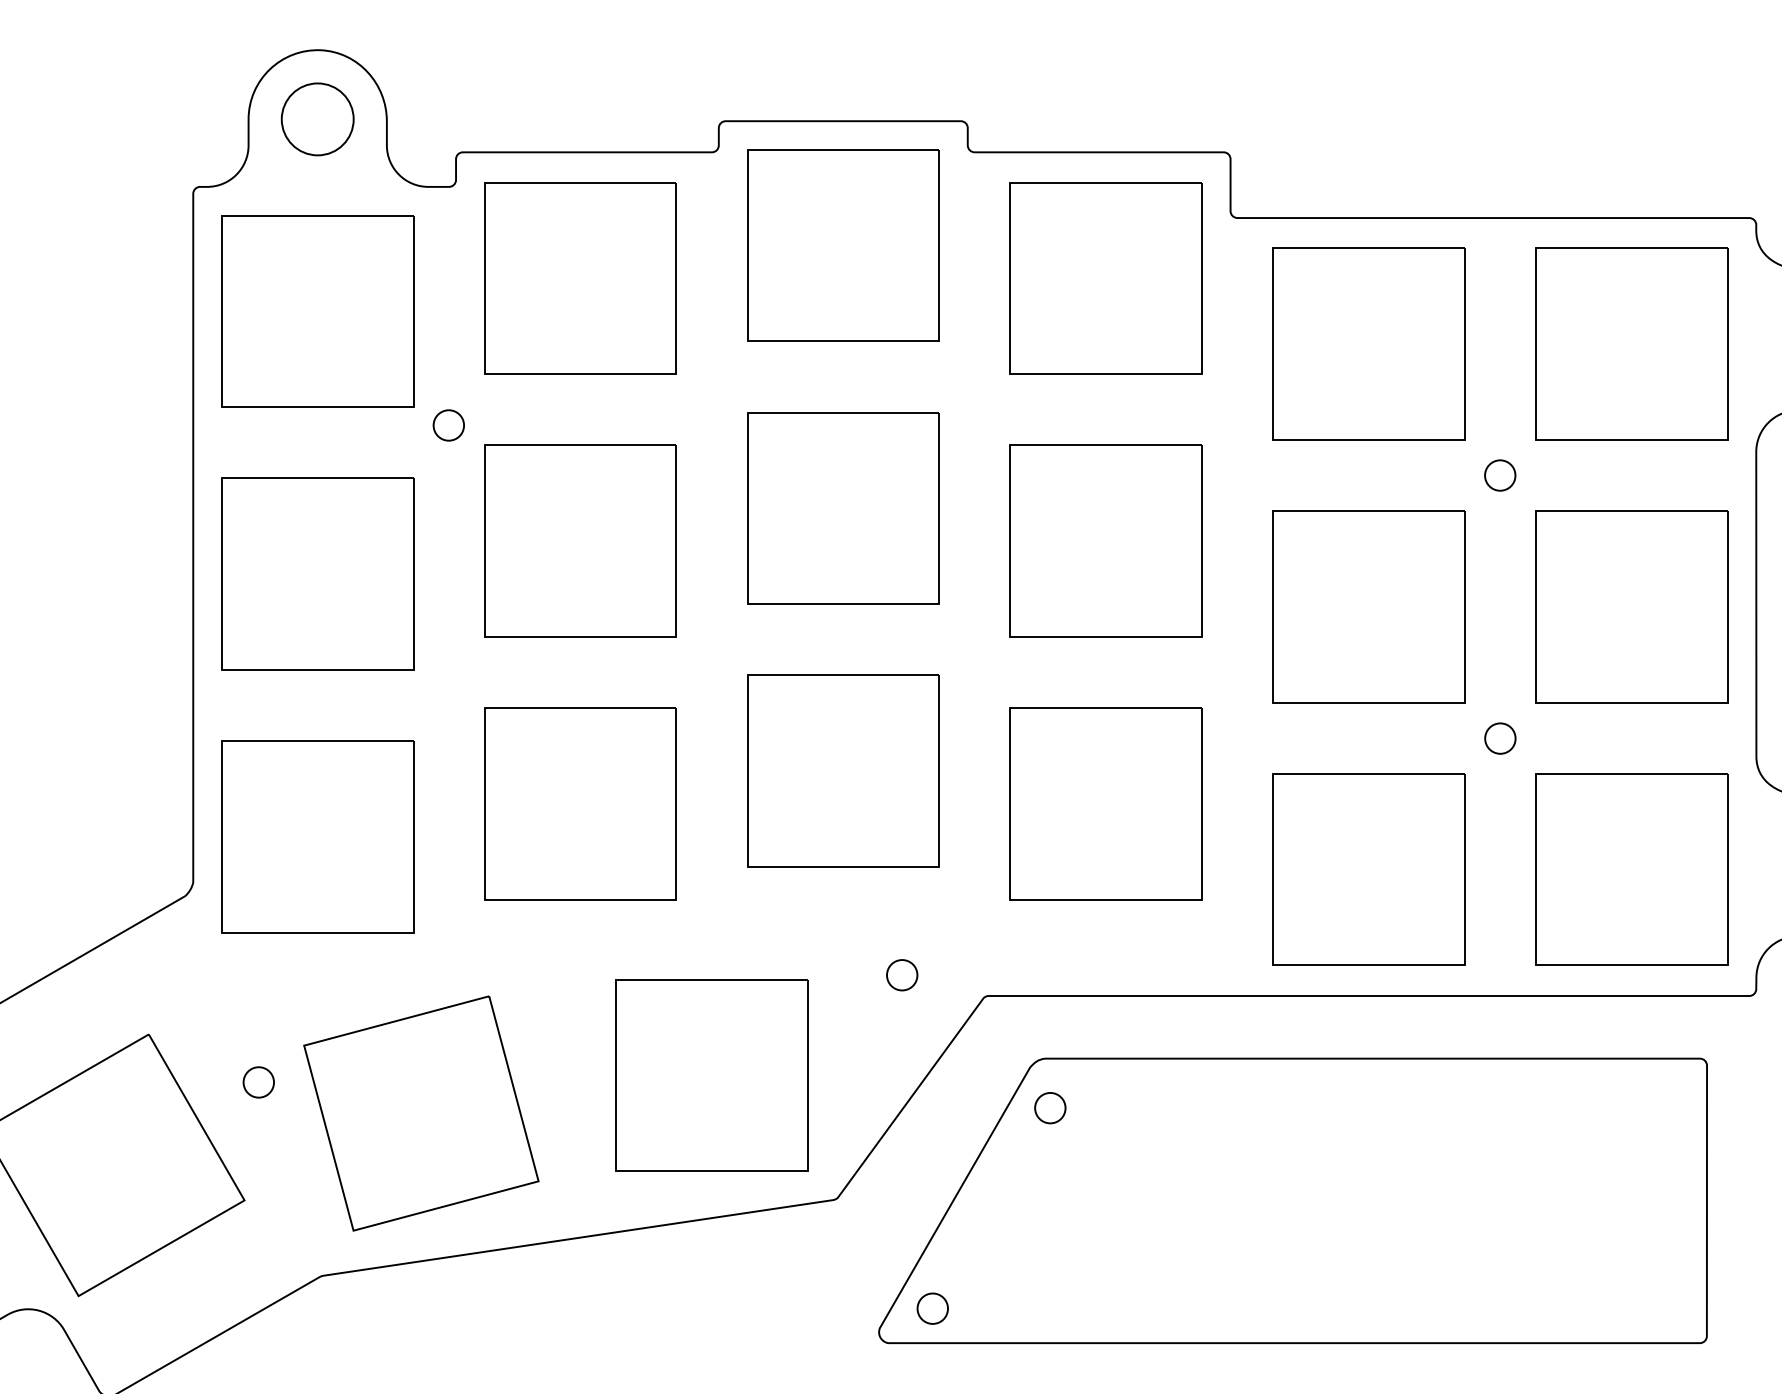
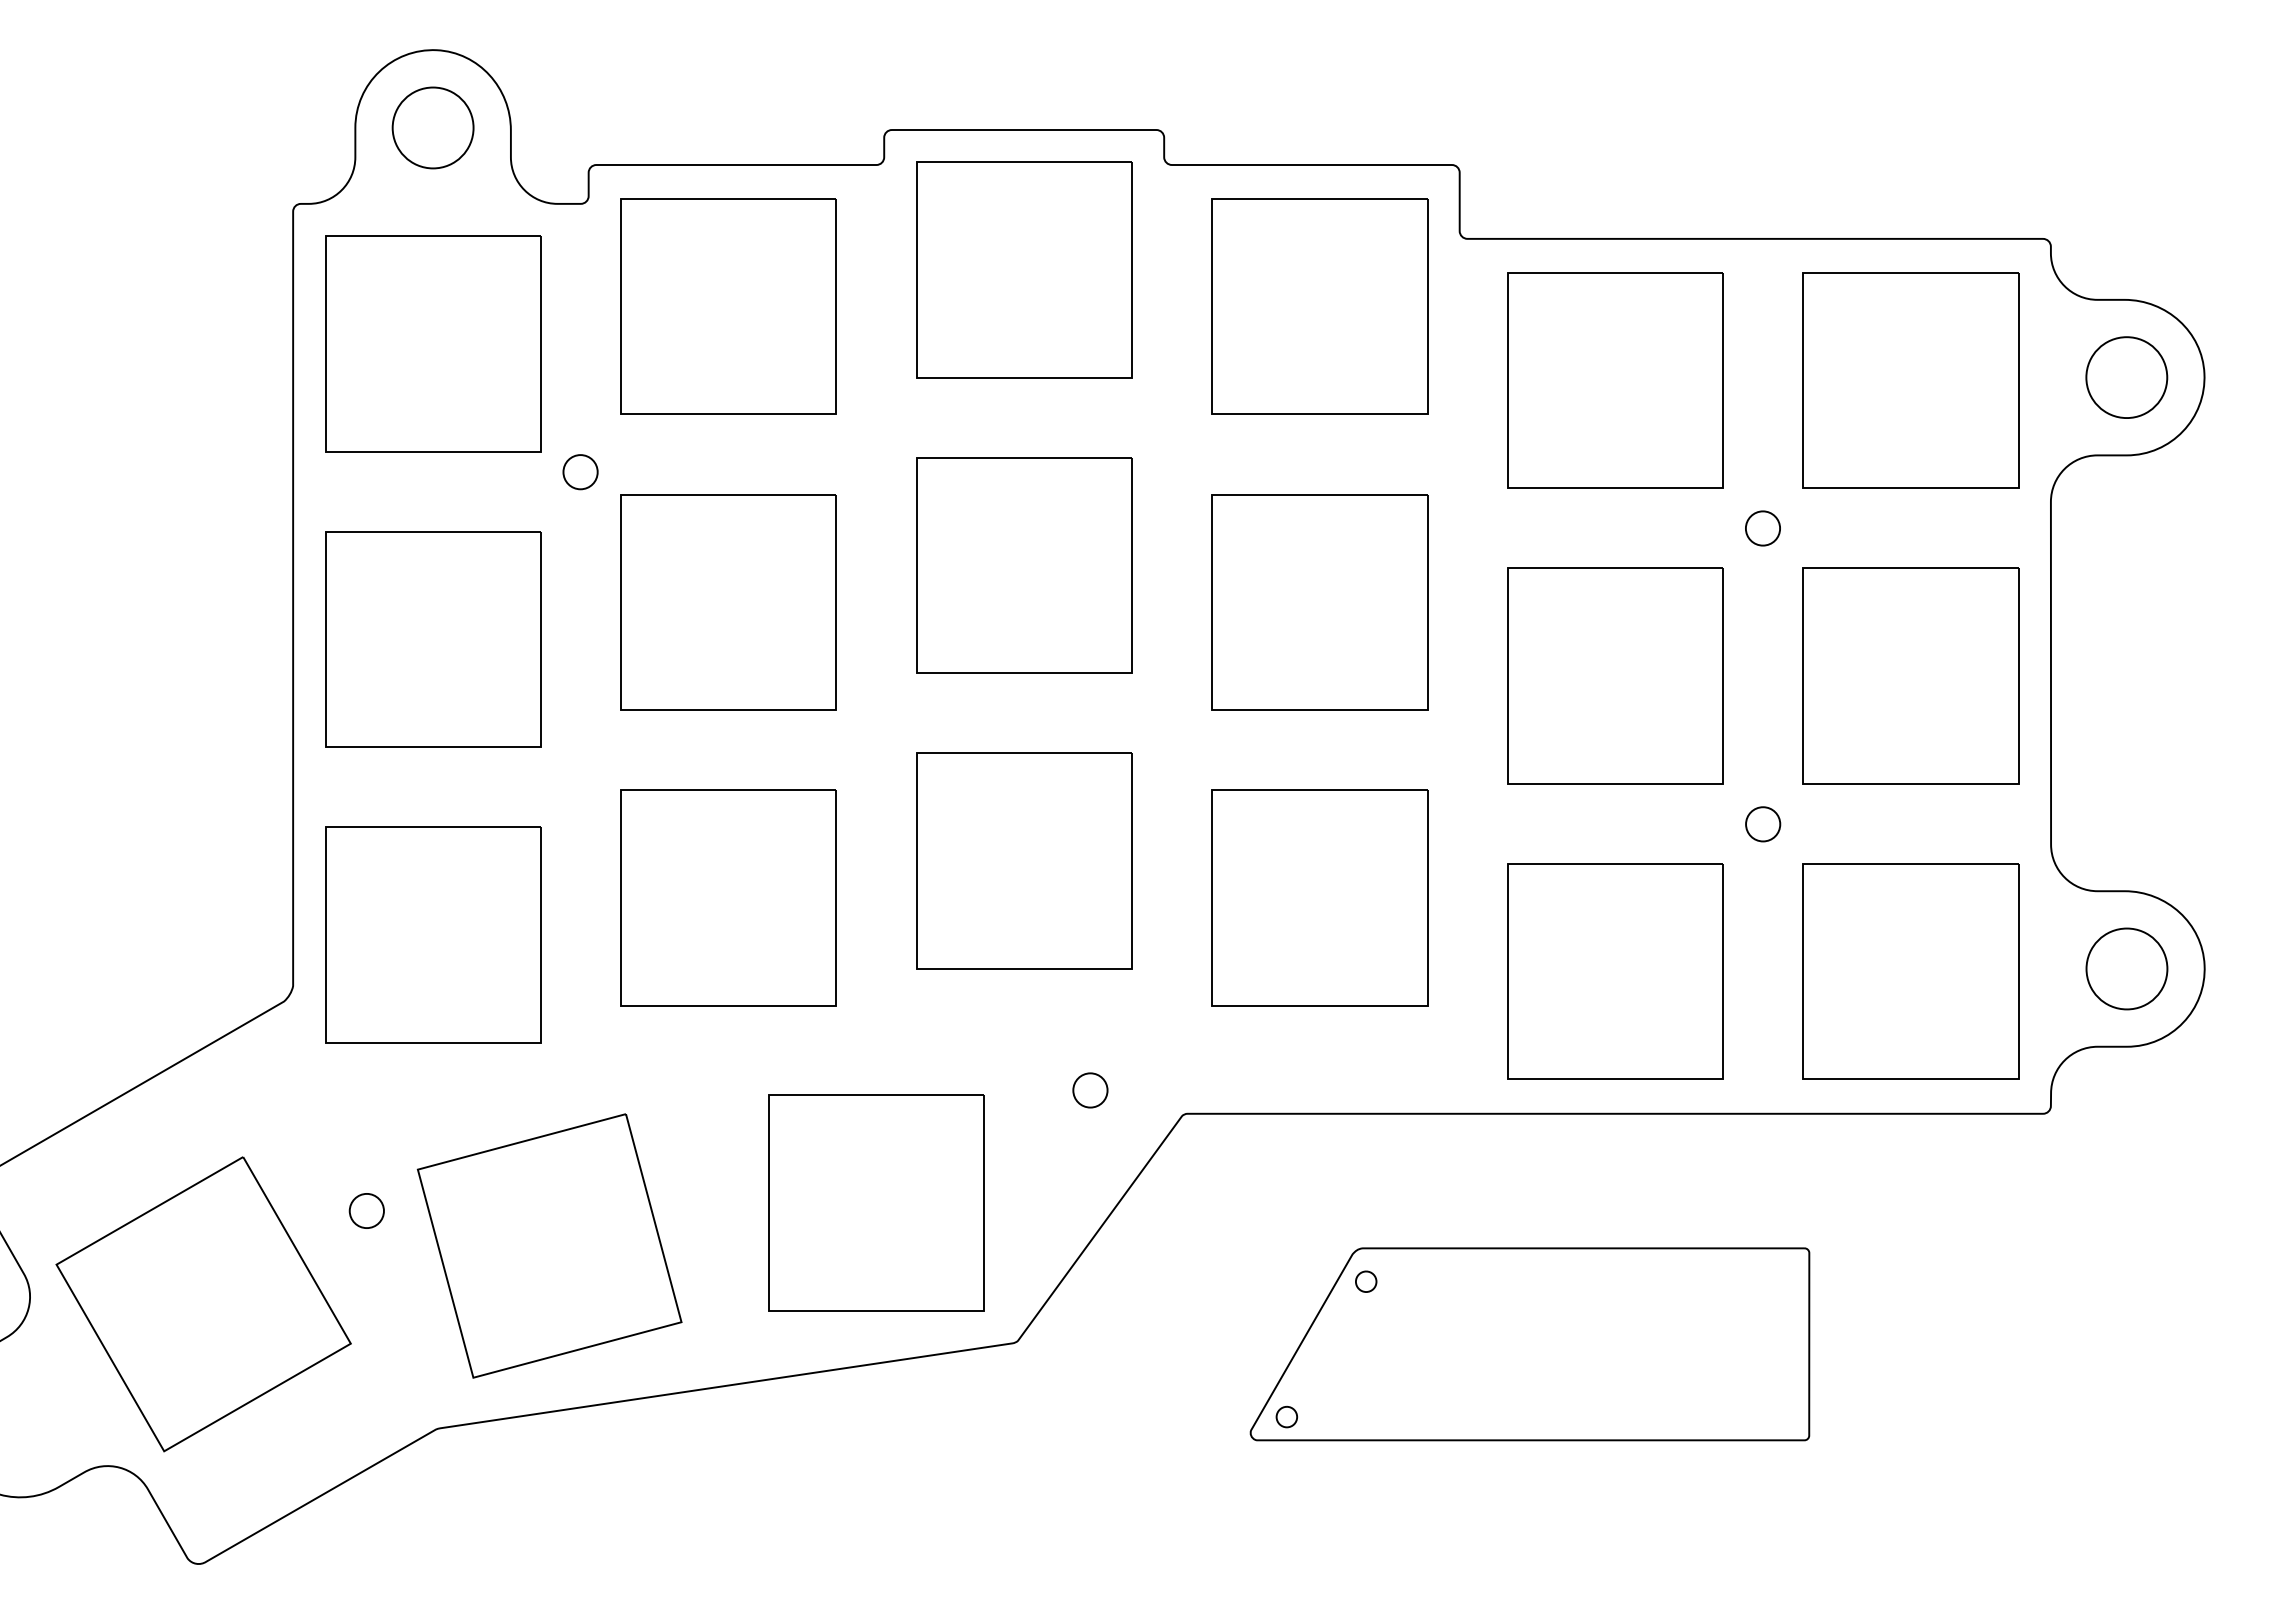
part: (1292, 1201) -> (1529, 1344), size x0.6

